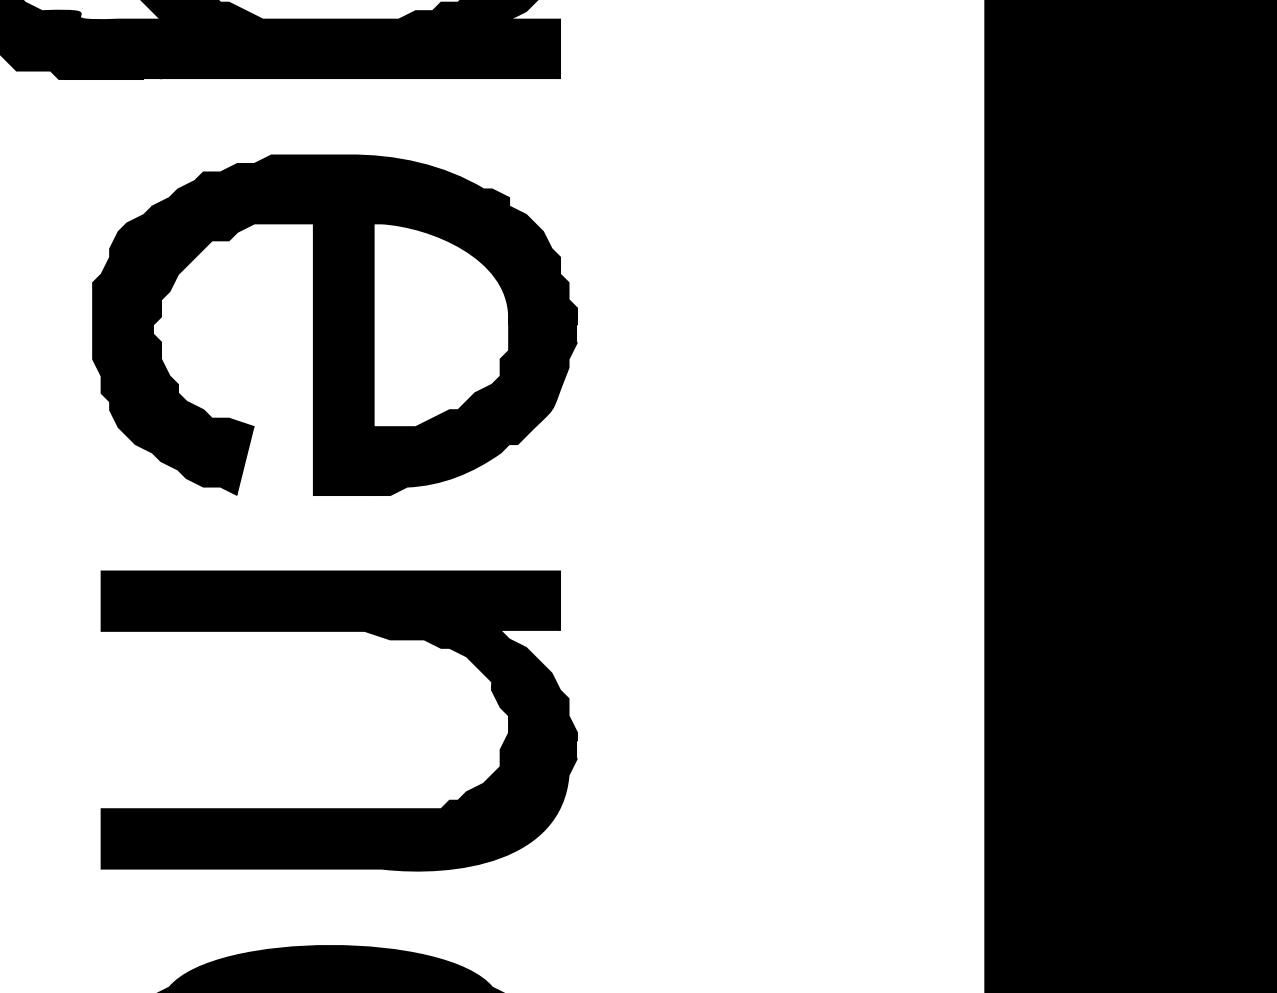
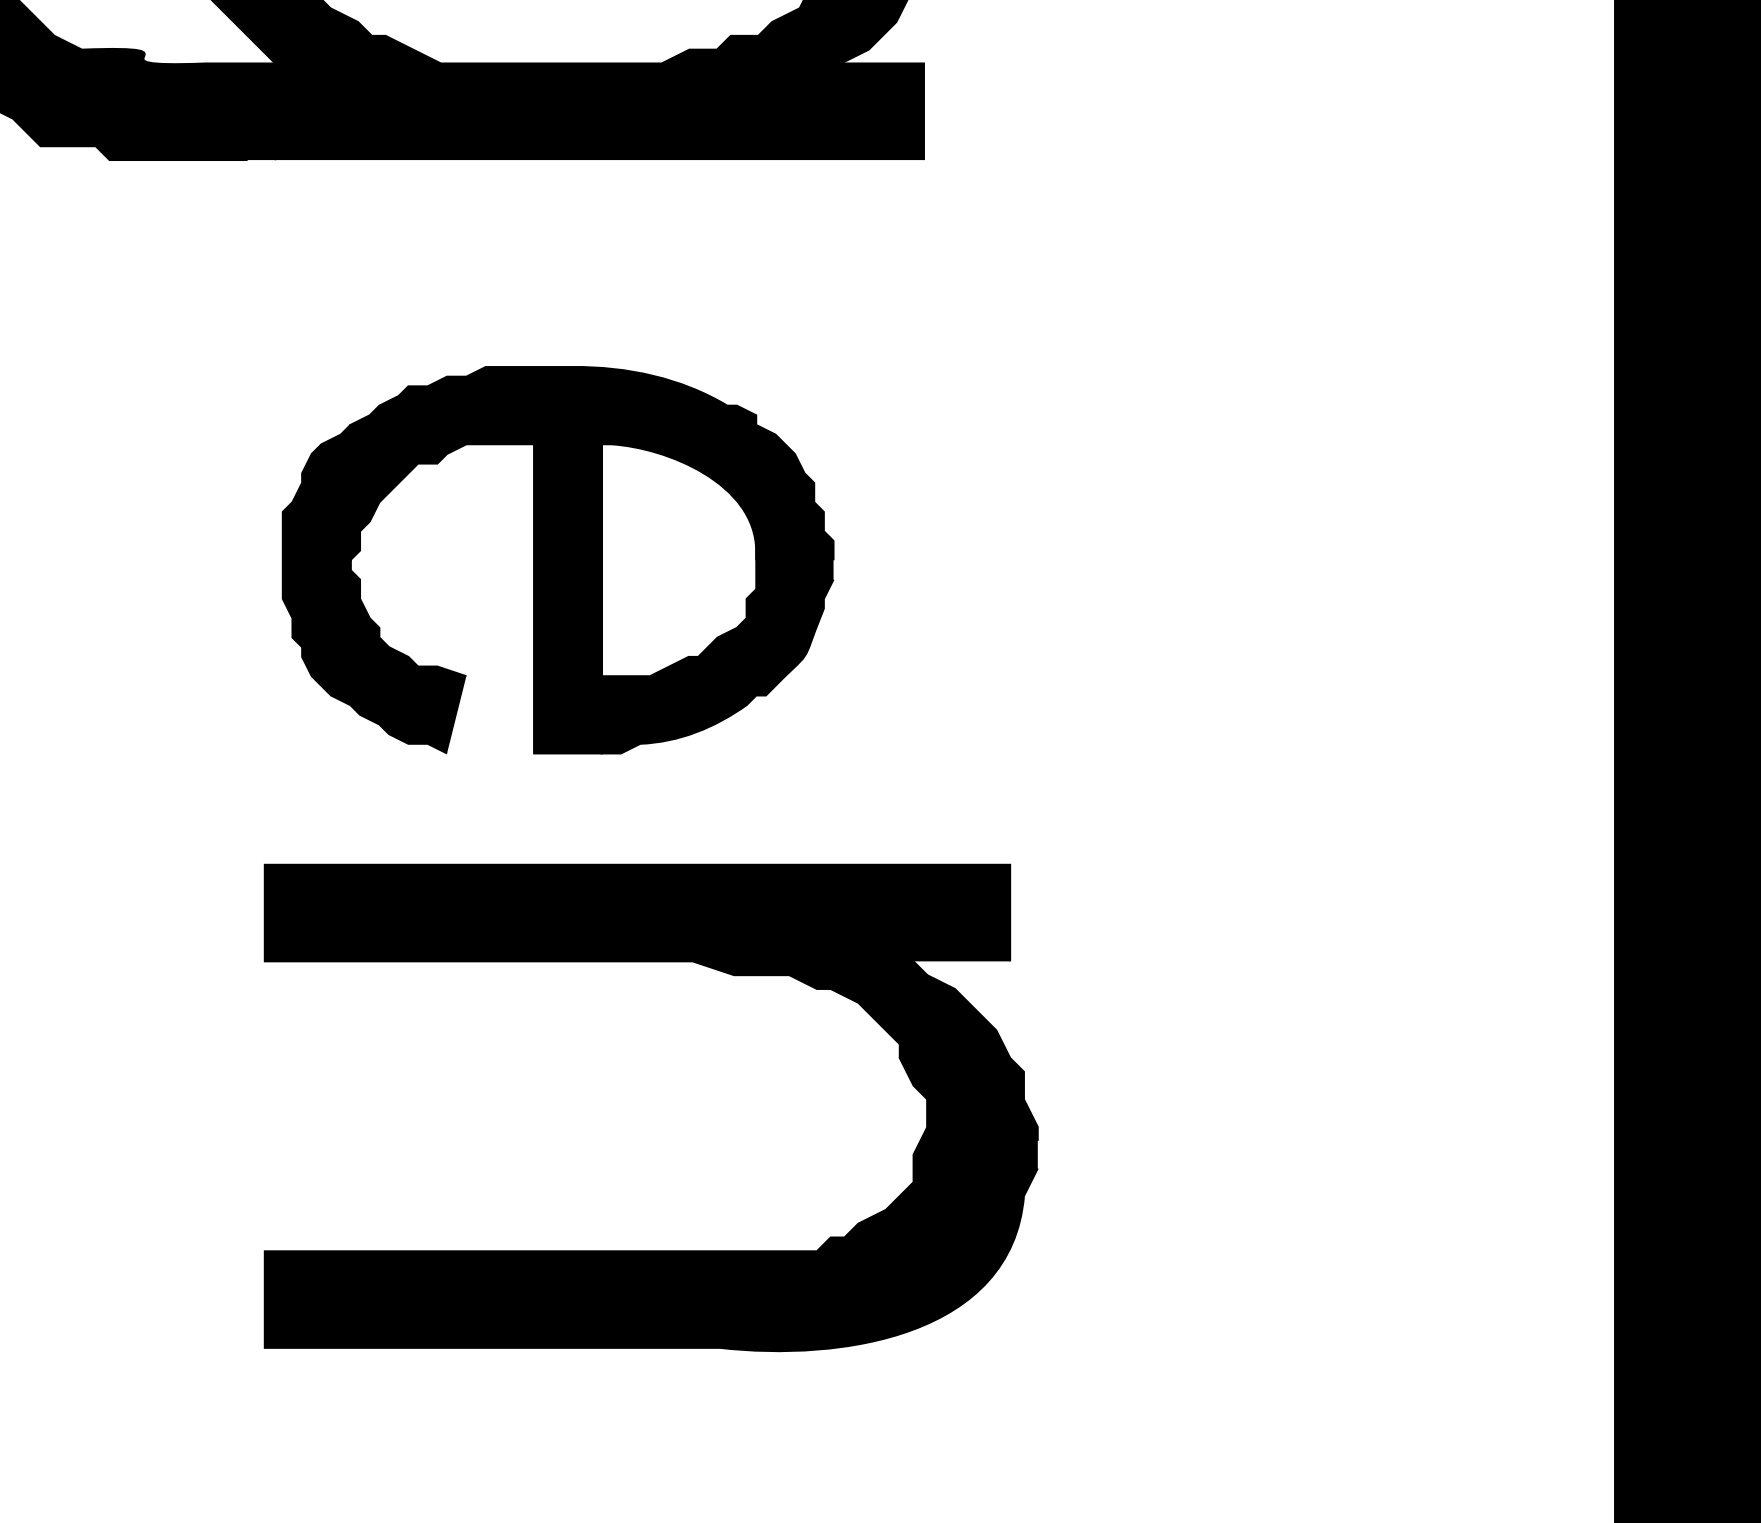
part: (334, 324) -> (557, 559), size x0.7
part: (338, 808) -> (649, 1250), moved

